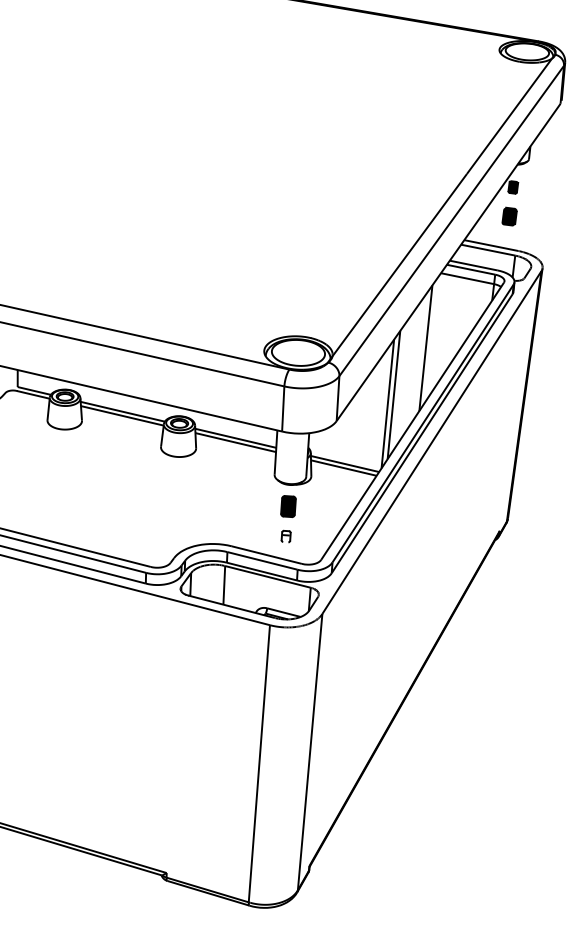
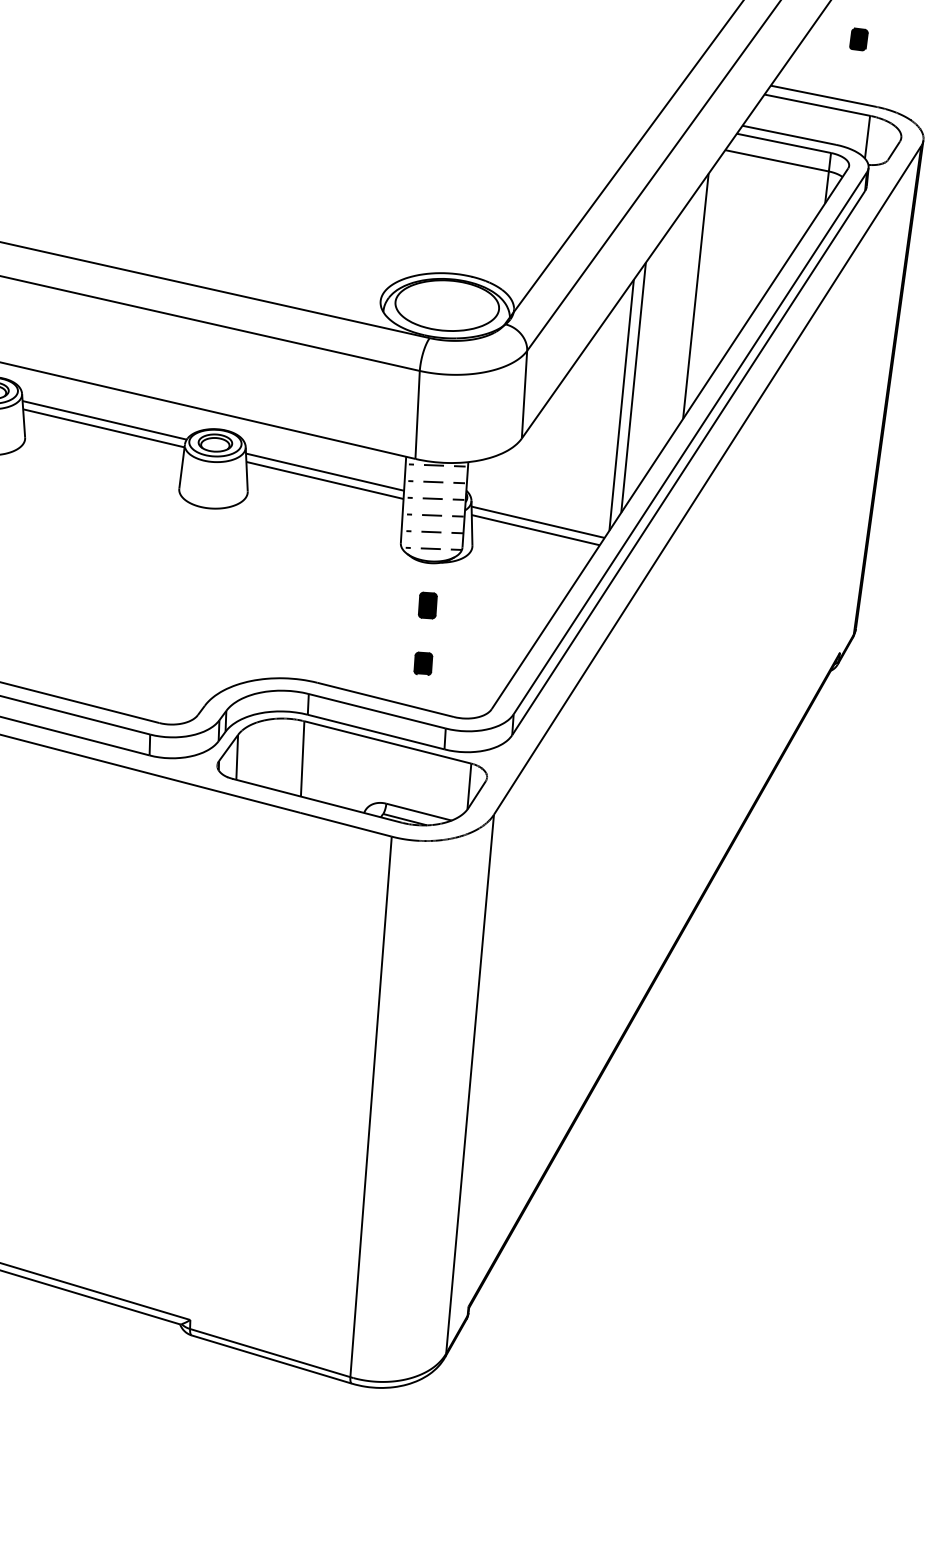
part: (509, 215) -> (858, 37), size x0.62
hatch: (292, 456) -> (435, 507), added
part: (288, 506) -> (427, 605), size x0.62
fill: (285, 536) -> (422, 663), added

